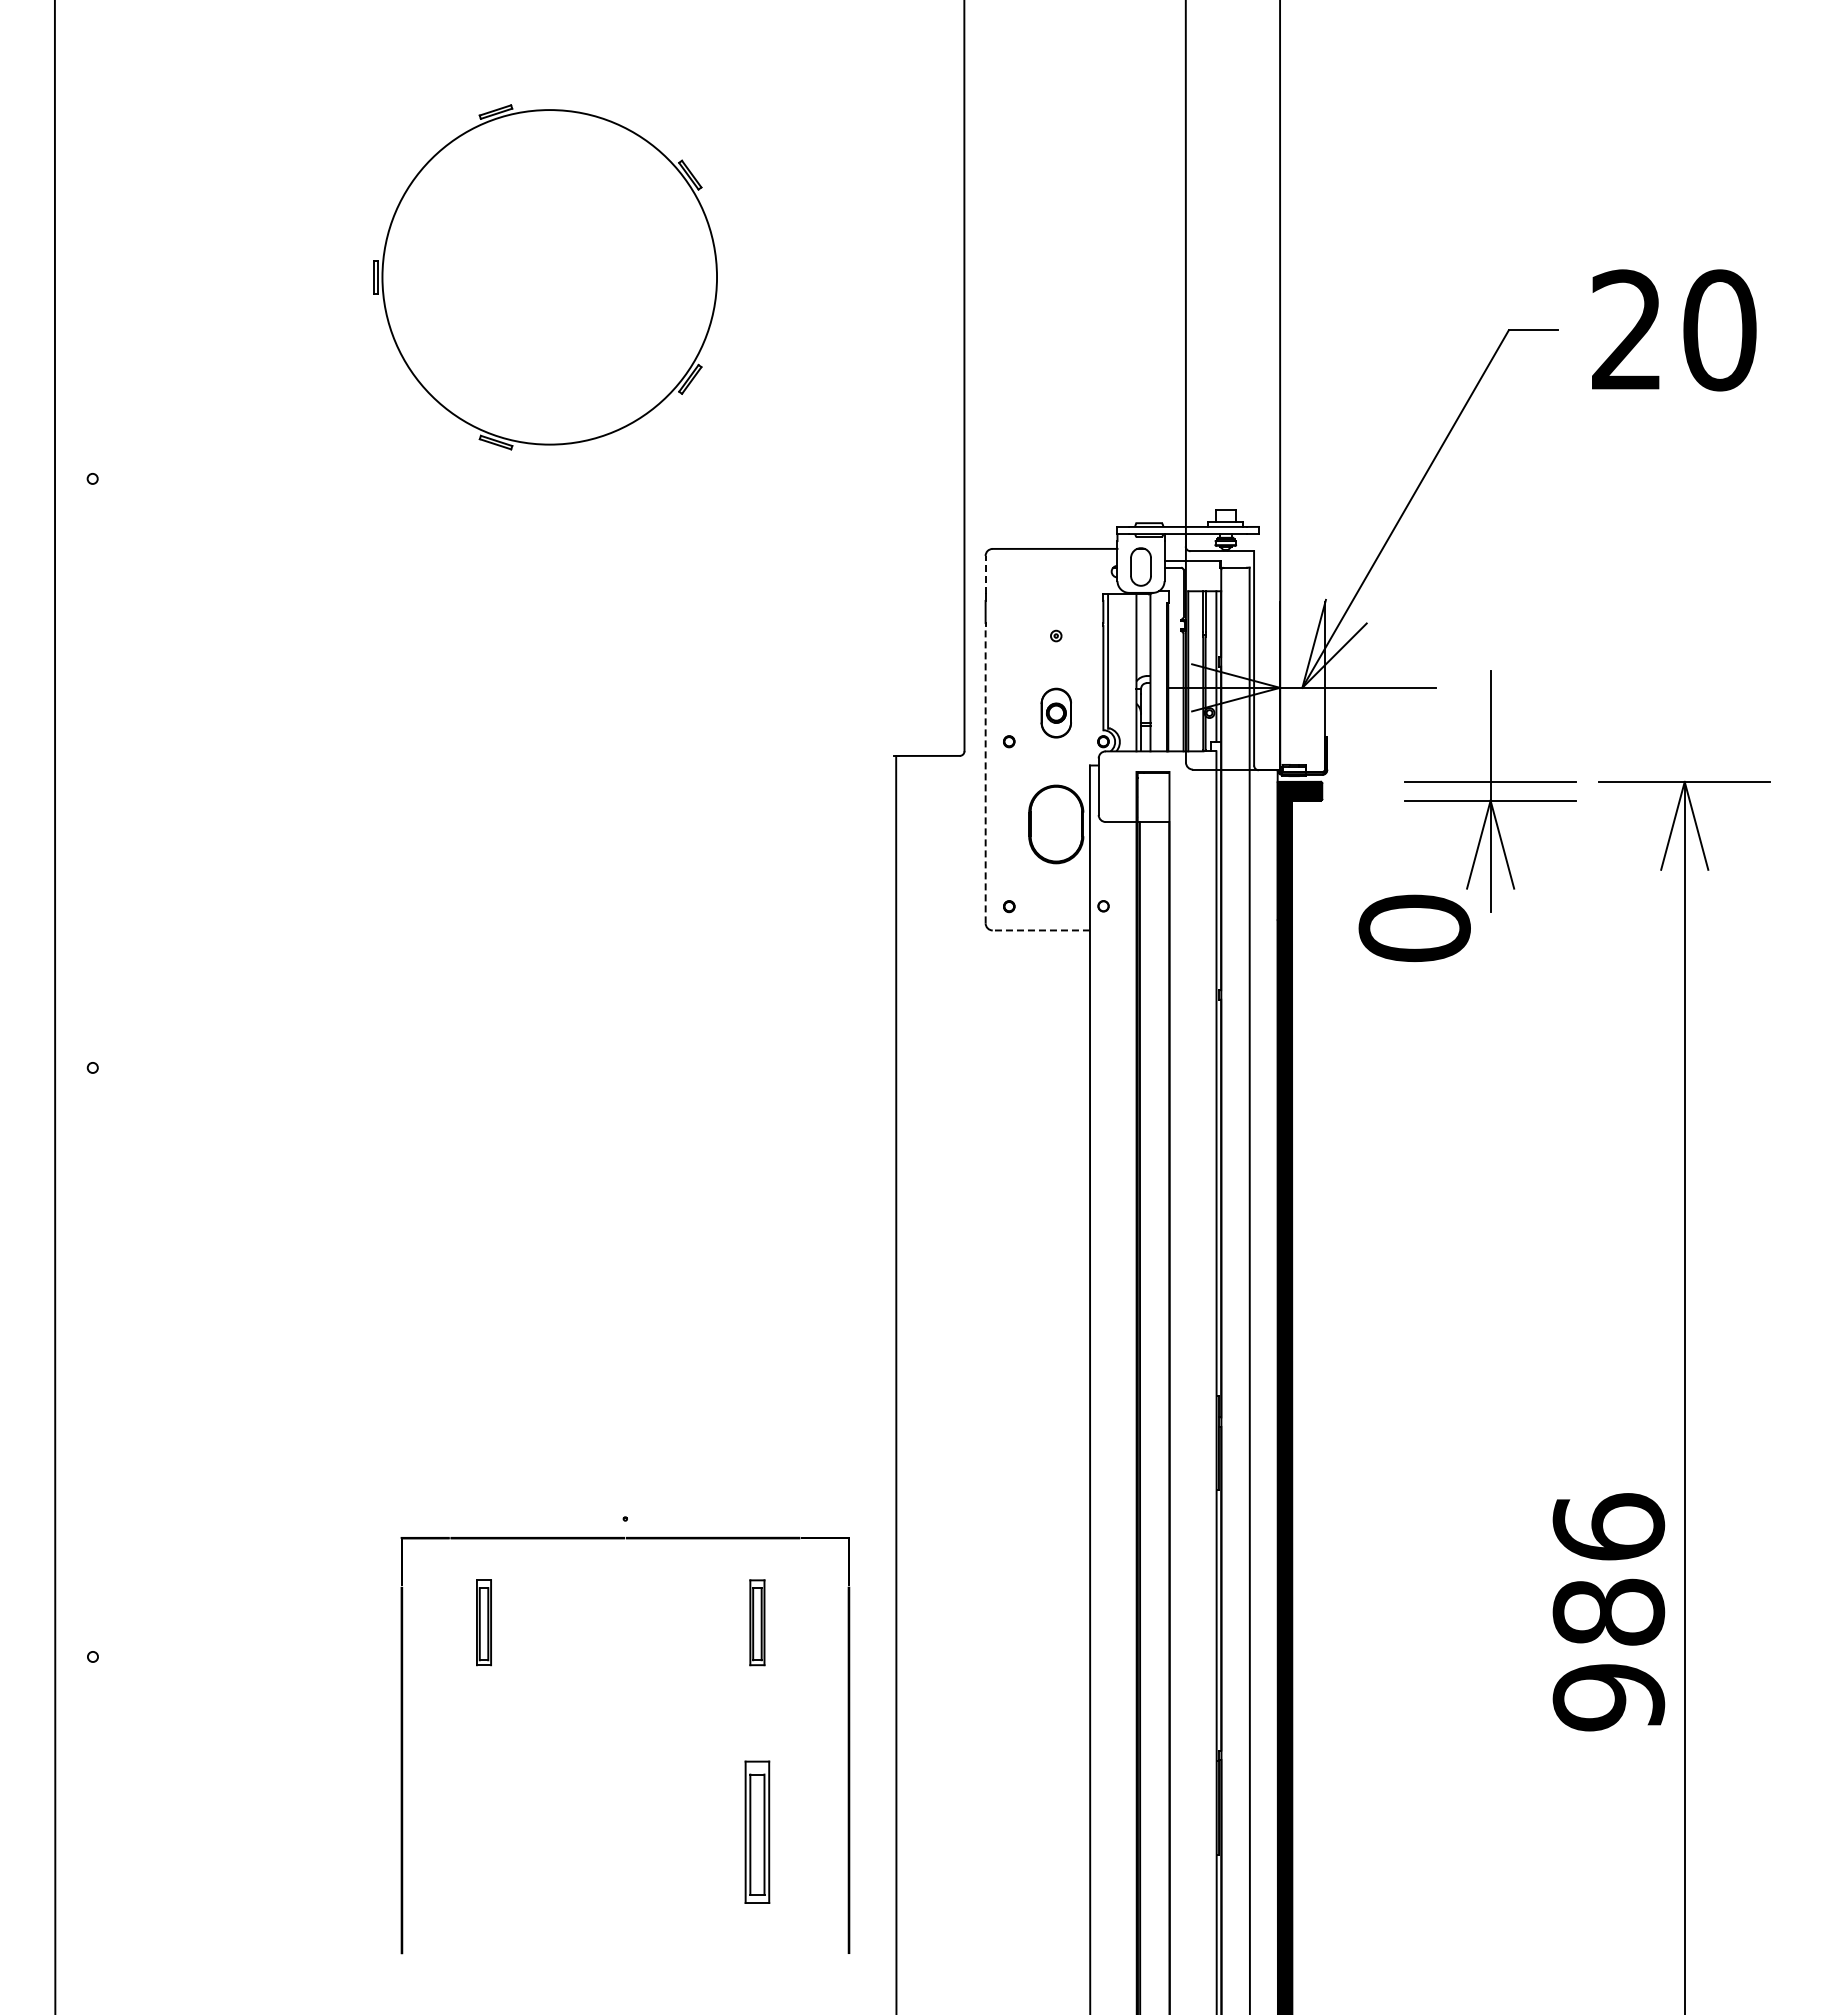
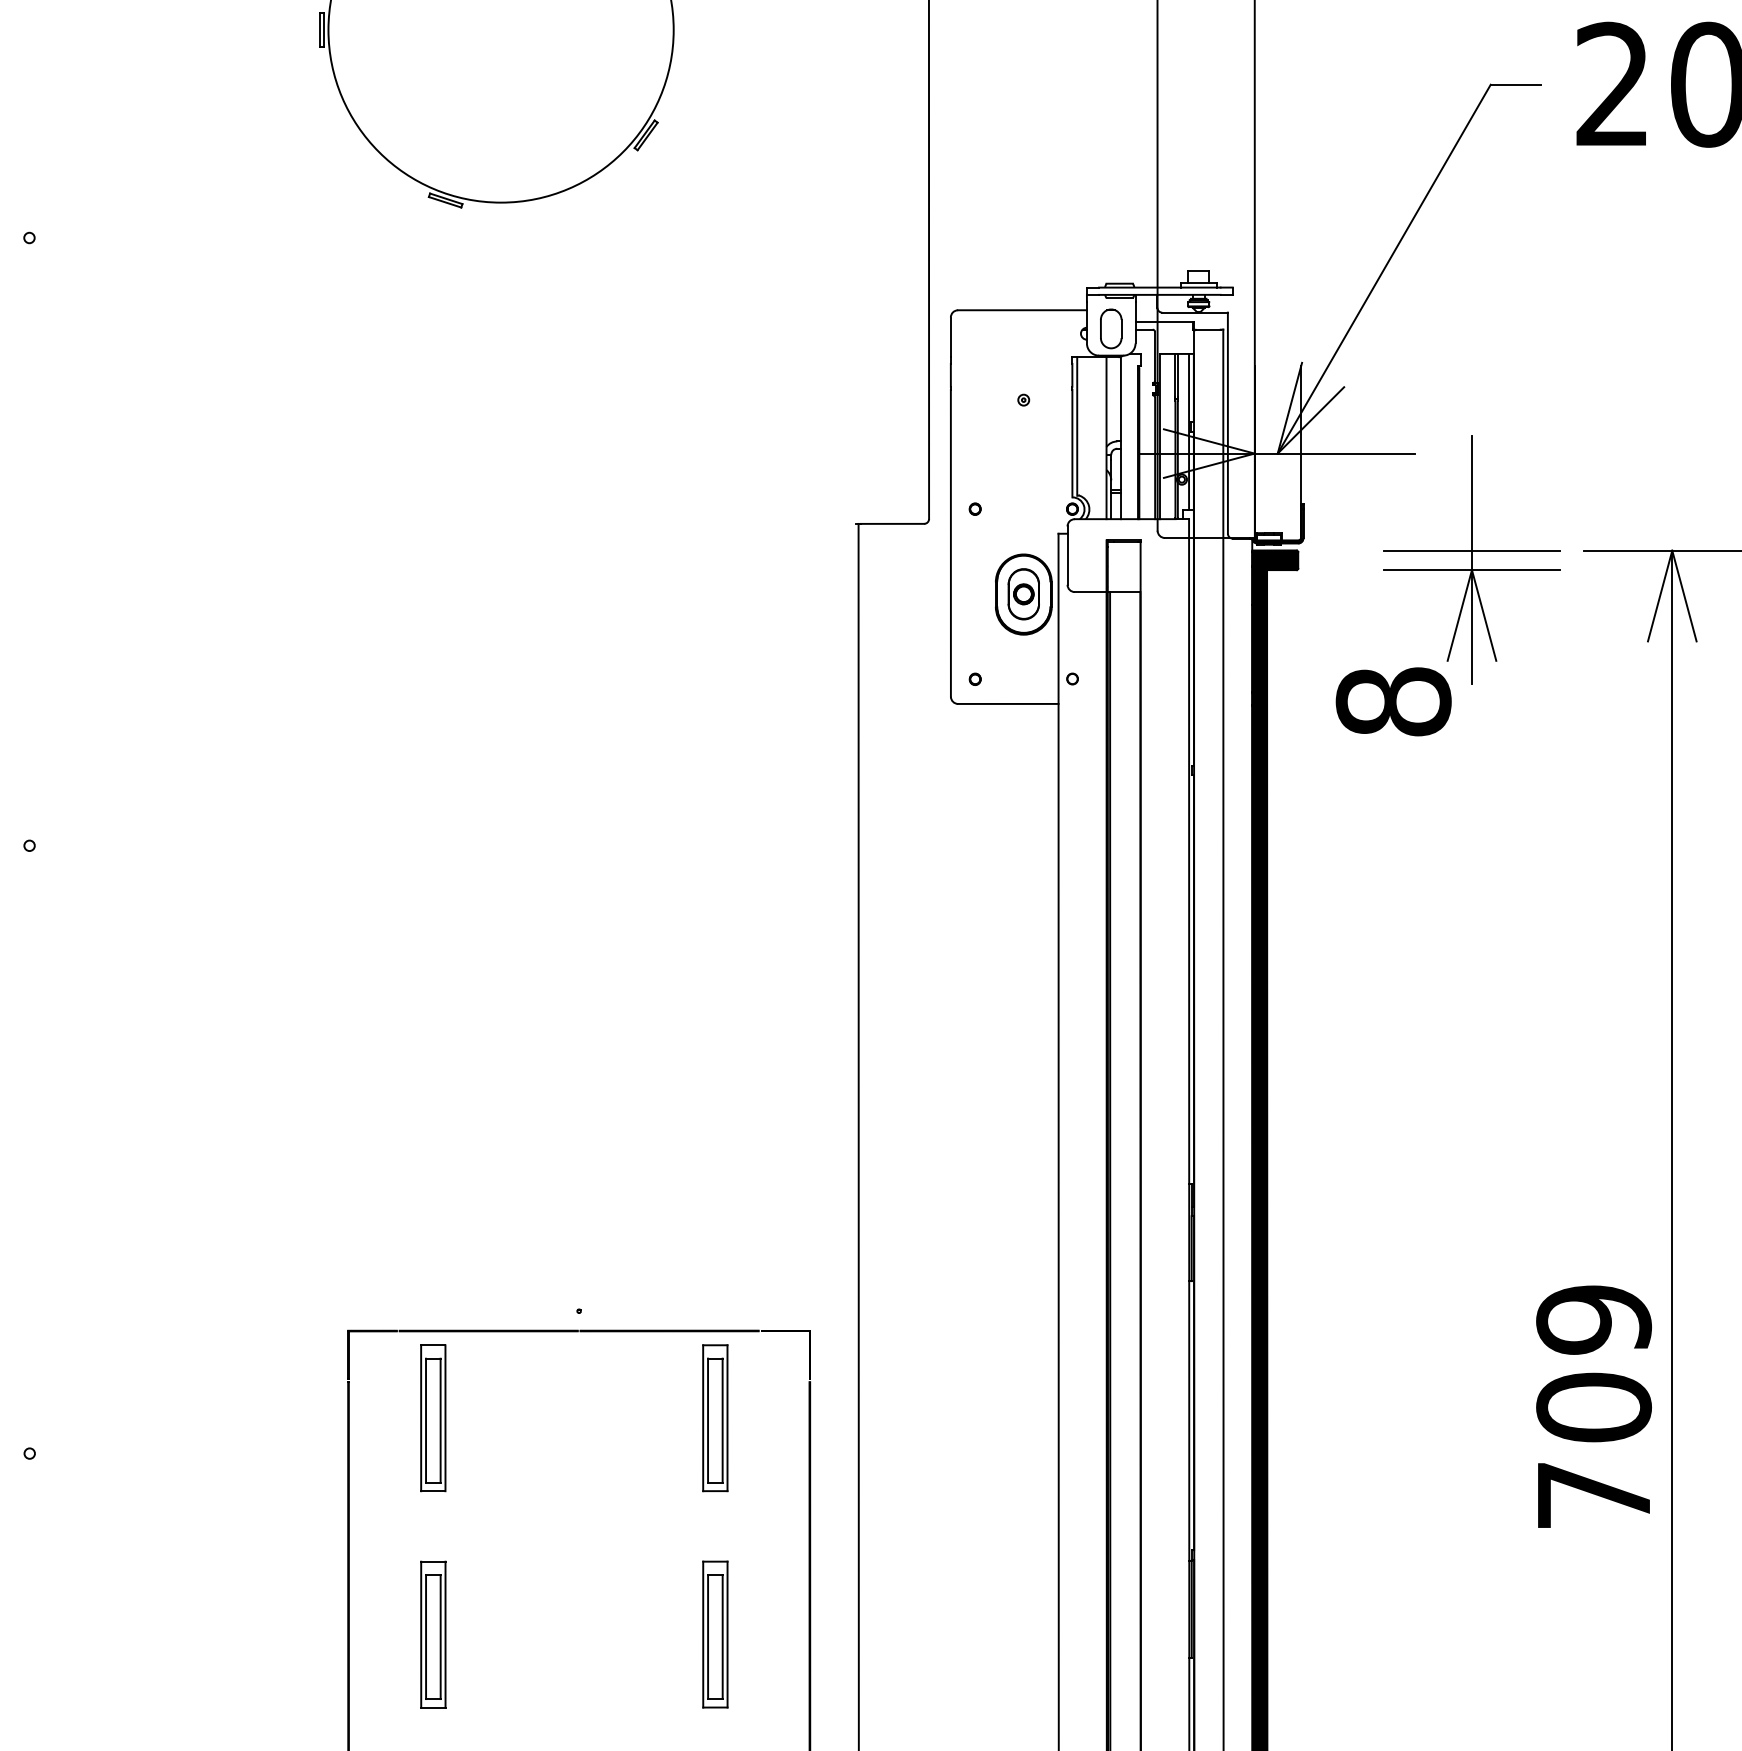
line: (985, 574) -> (950, 336), dashed -> solid
part: (1055, 712) -> (1022, 593), moved
line: (985, 774) -> (950, 543), dashed -> solid
text: (1414, 928) -> (1393, 701), 0 -> 8
line: (1041, 930) -> (1008, 704), dashed -> solid
text: (1608, 1612) -> (1593, 1407), 986 -> 709
part: (483, 1622) -> (432, 1418), size x1.67
part: (757, 1622) -> (715, 1418), size x1.67
part: (483, 1831) -> (432, 1633), added

